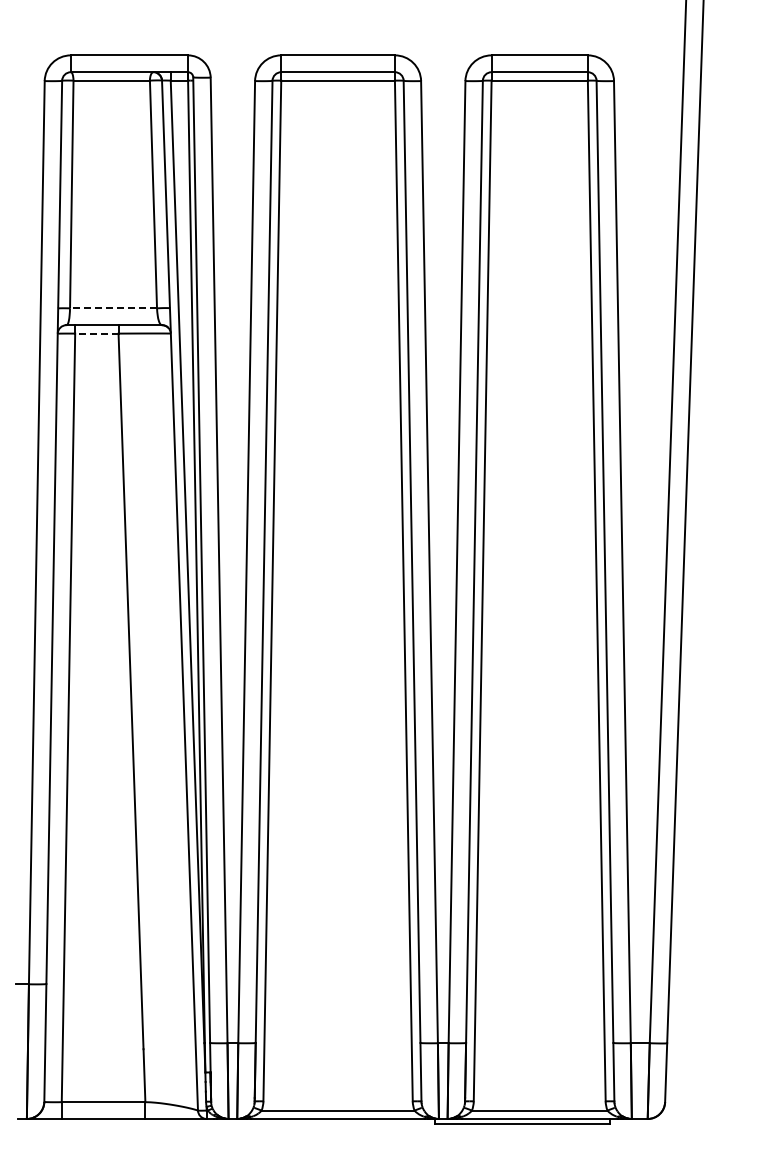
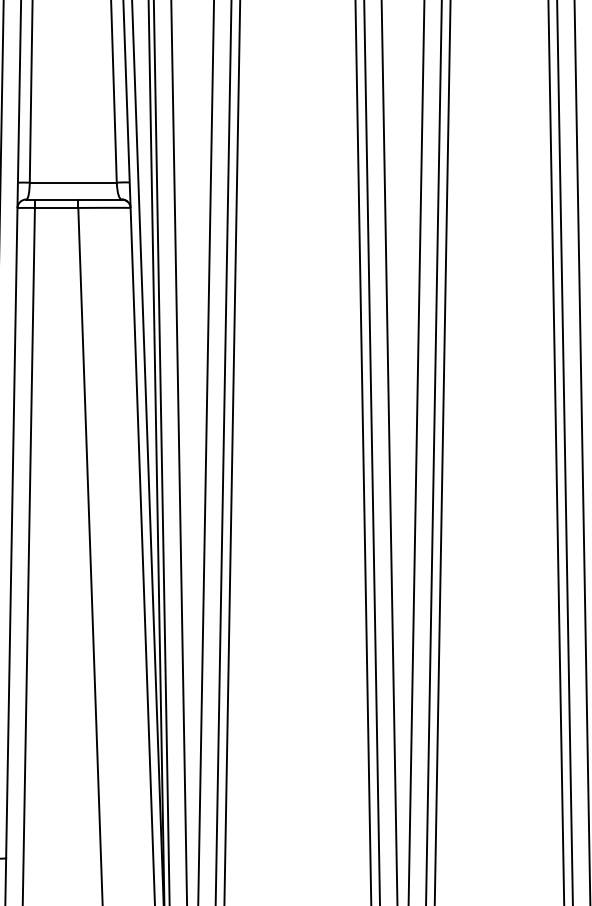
line: (113, 308) -> (73, 182), dashed -> solid
line: (96, 333) -> (56, 207), dashed -> solid

